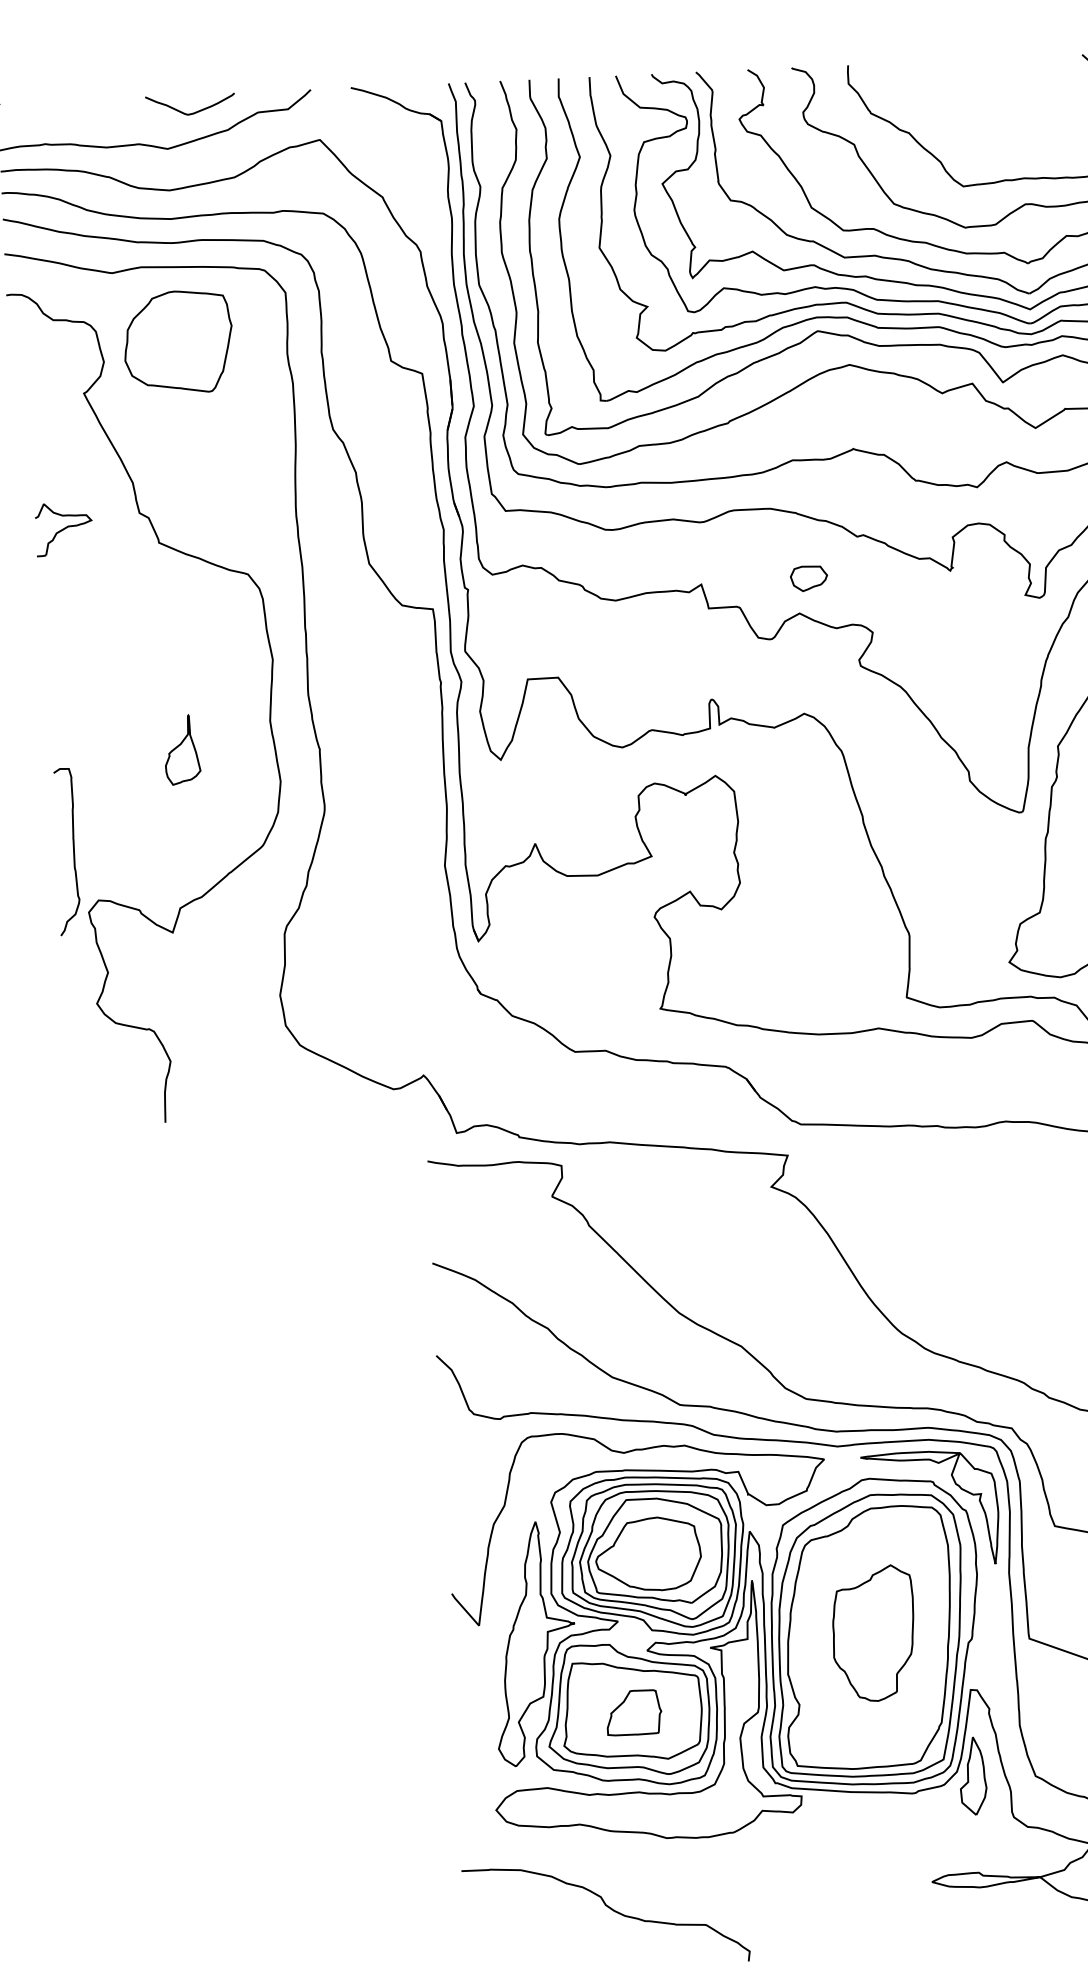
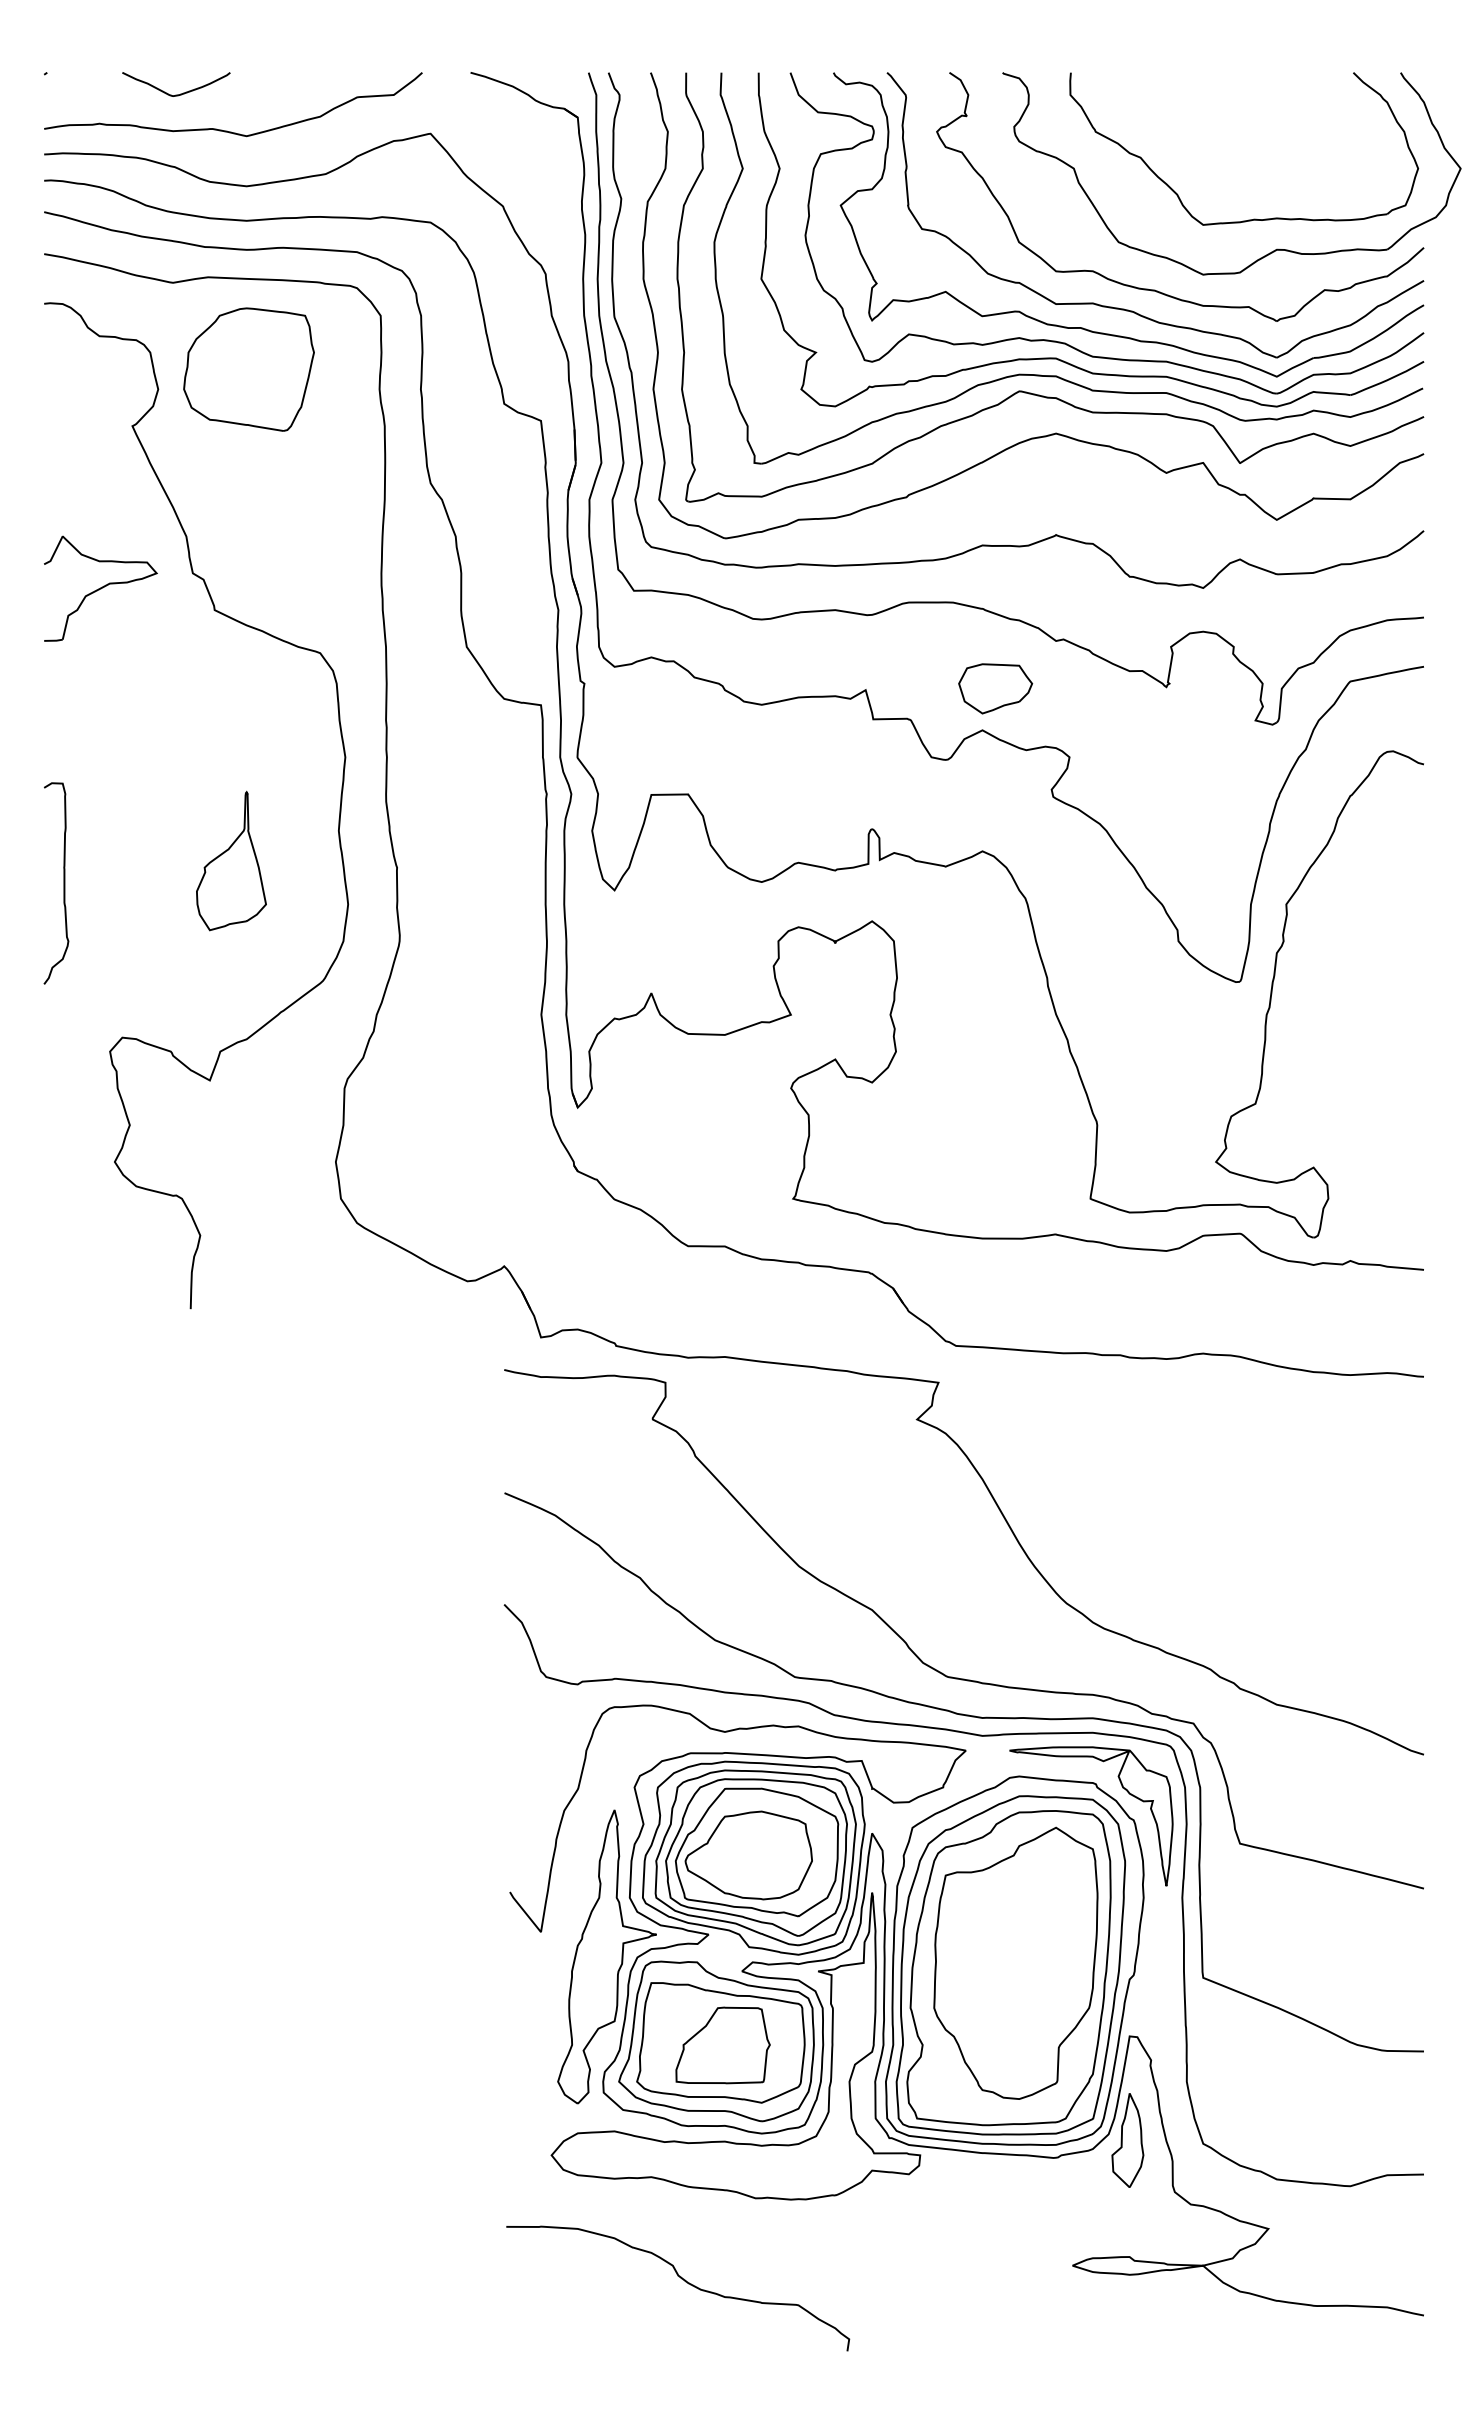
curve: (194, 112) -> (180, 93), moved
part: (63, 529) -> (100, 588), size x1.67
part: (808, 578) -> (995, 688), size x1.67
part: (182, 749) -> (231, 860), size x1.67
curve: (73, 851) -> (63, 883), moved
part: (873, 1633) -> (1015, 1962), size x1.67
part: (633, 1712) -> (722, 2045), size x1.43

